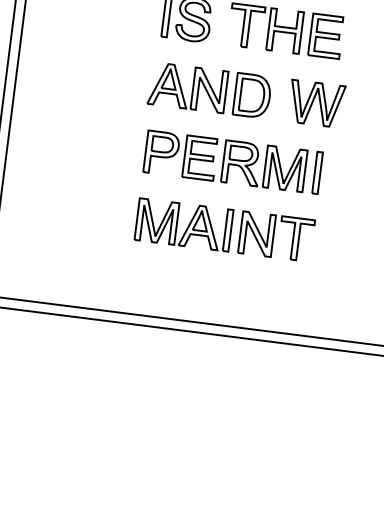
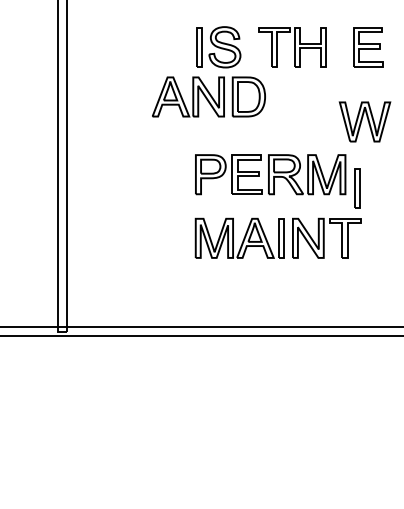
part: (326, 36) -> (368, 47), moved
part: (209, 89) -> (208, 96), moved
part: (315, 103) -> (364, 121), moved
part: (317, 172) -> (357, 188), moved

